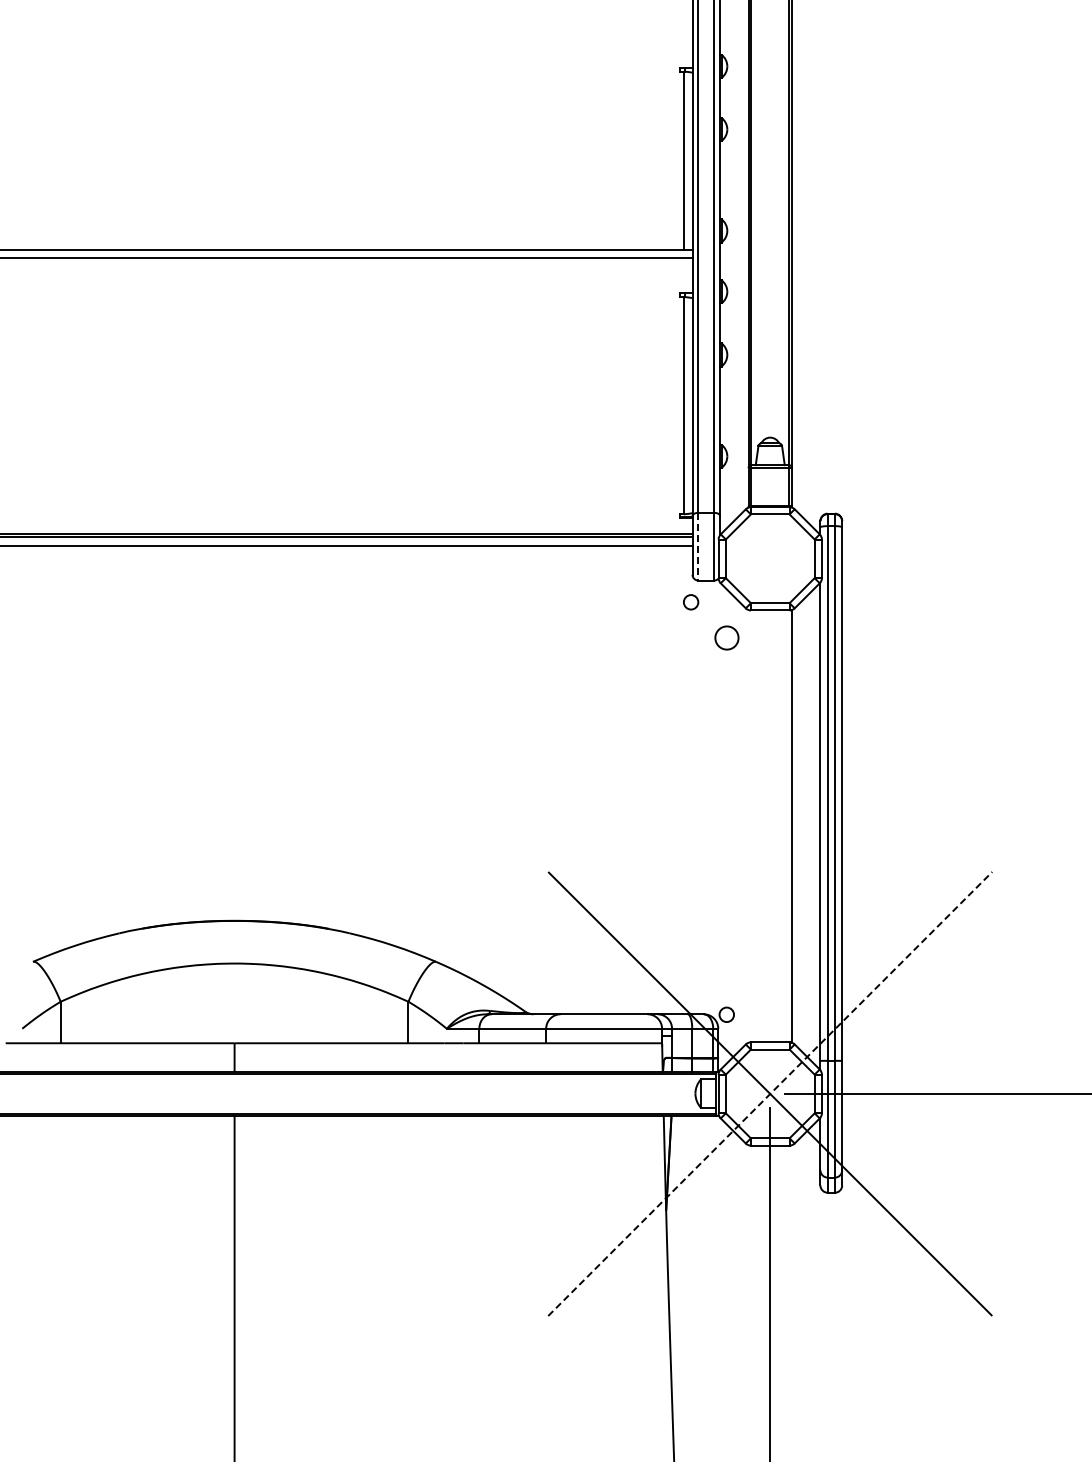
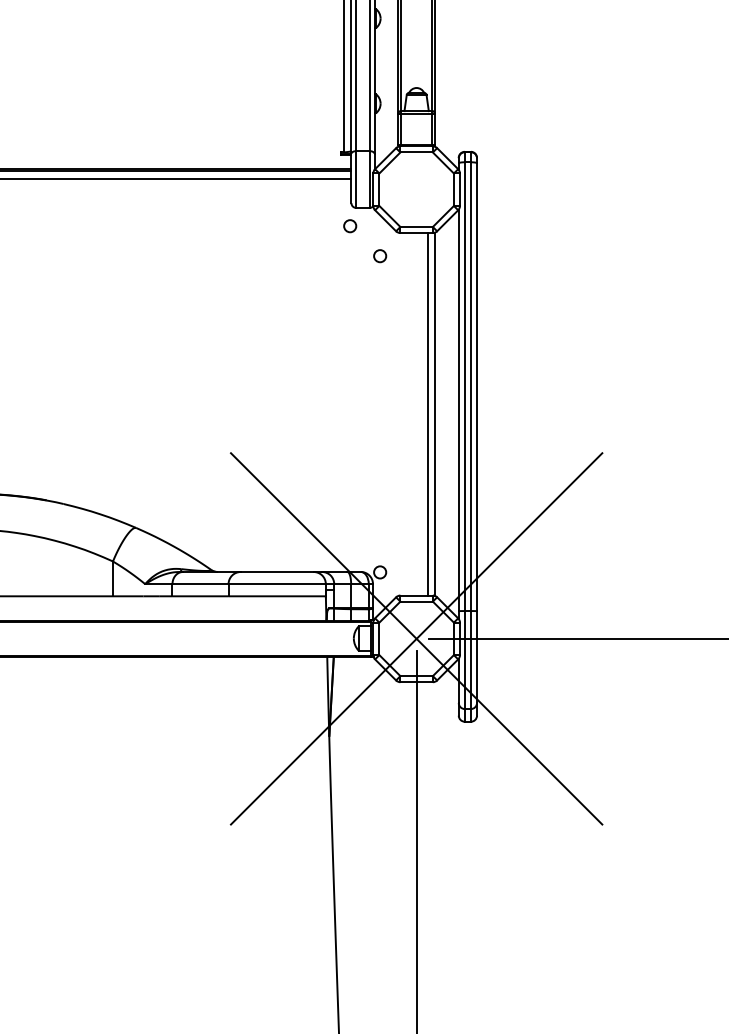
line: (698, 546) -> (356, 179), dashed -> solid
circle: (726, 637) -> (379, 255), size x0.62
line: (783, 826) -> (427, 414), added
line: (770, 1093) -> (416, 638), dashed -> solid

